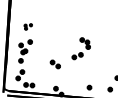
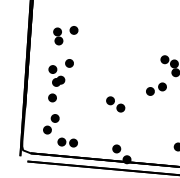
part: (28, 26) -> (66, 34), size x1.67

